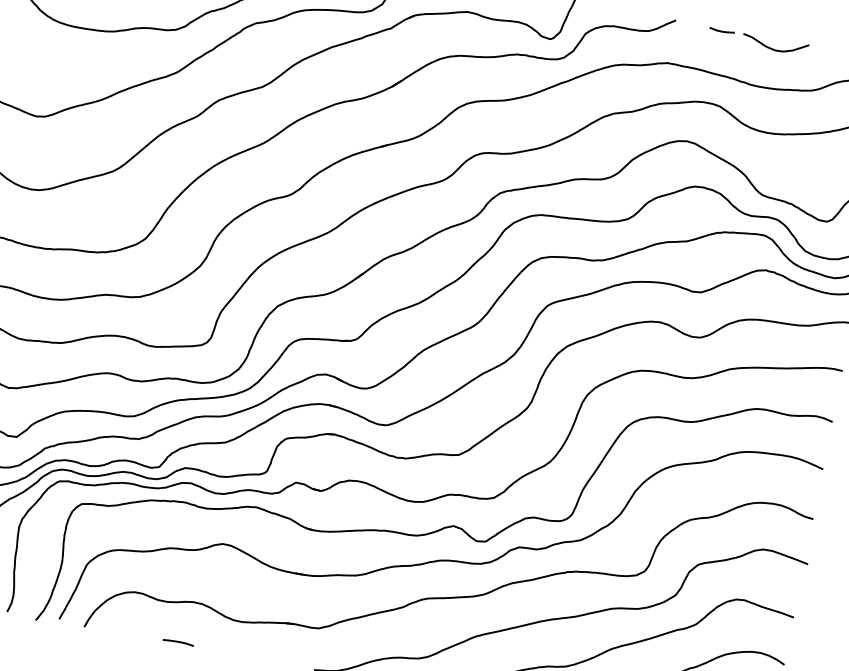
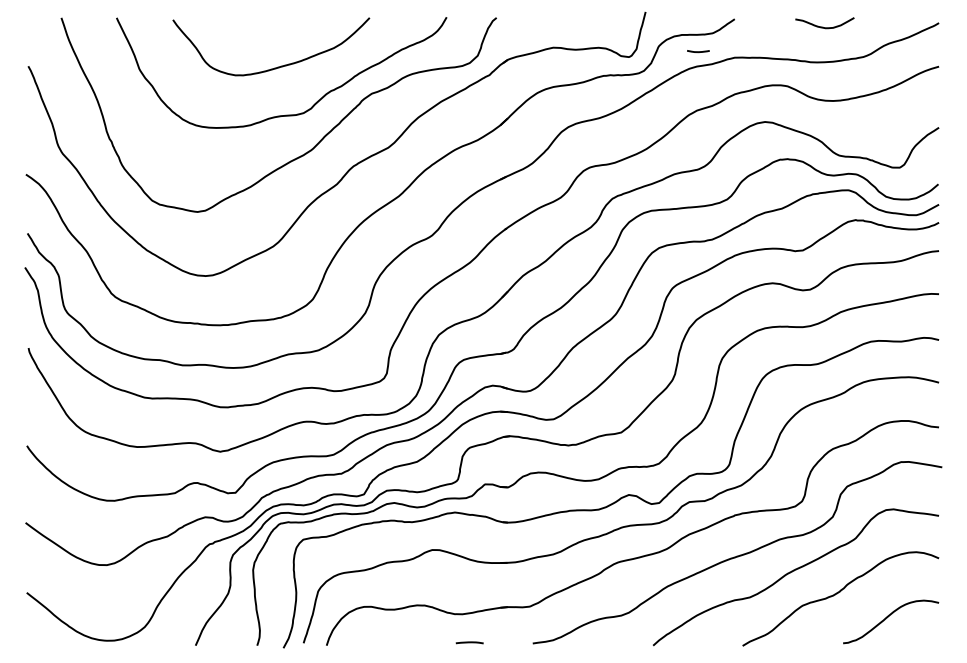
line: (722, 30) -> (698, 51), moved
line: (178, 642) -> (469, 642), moved

